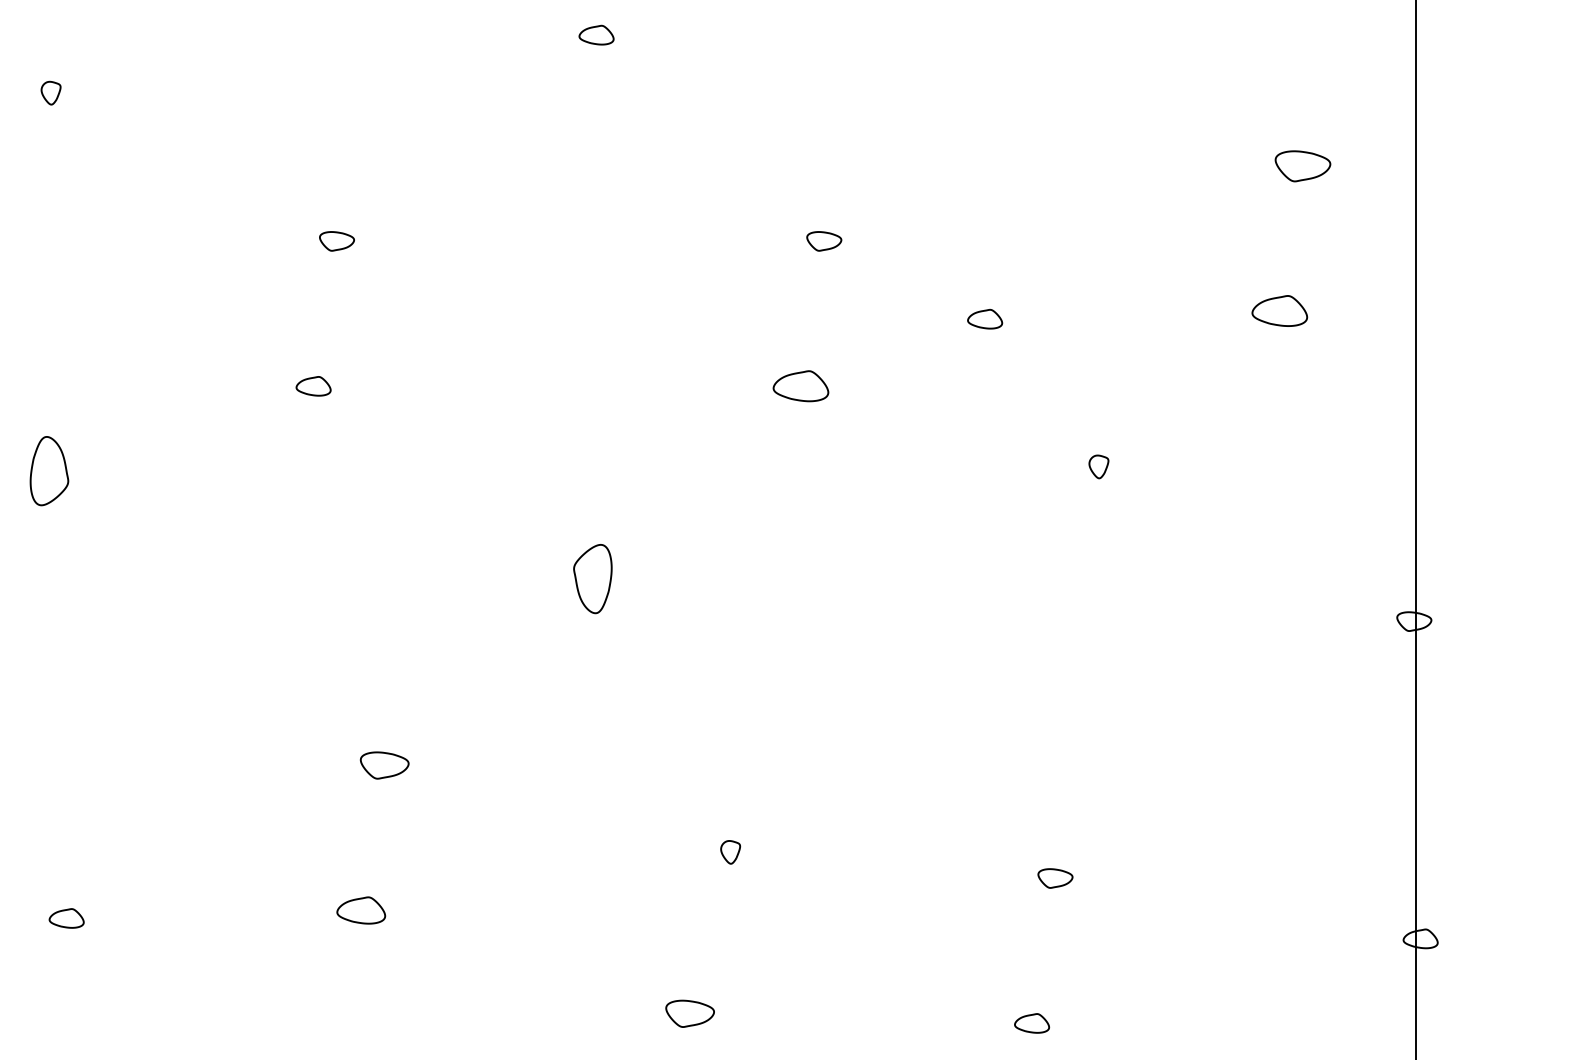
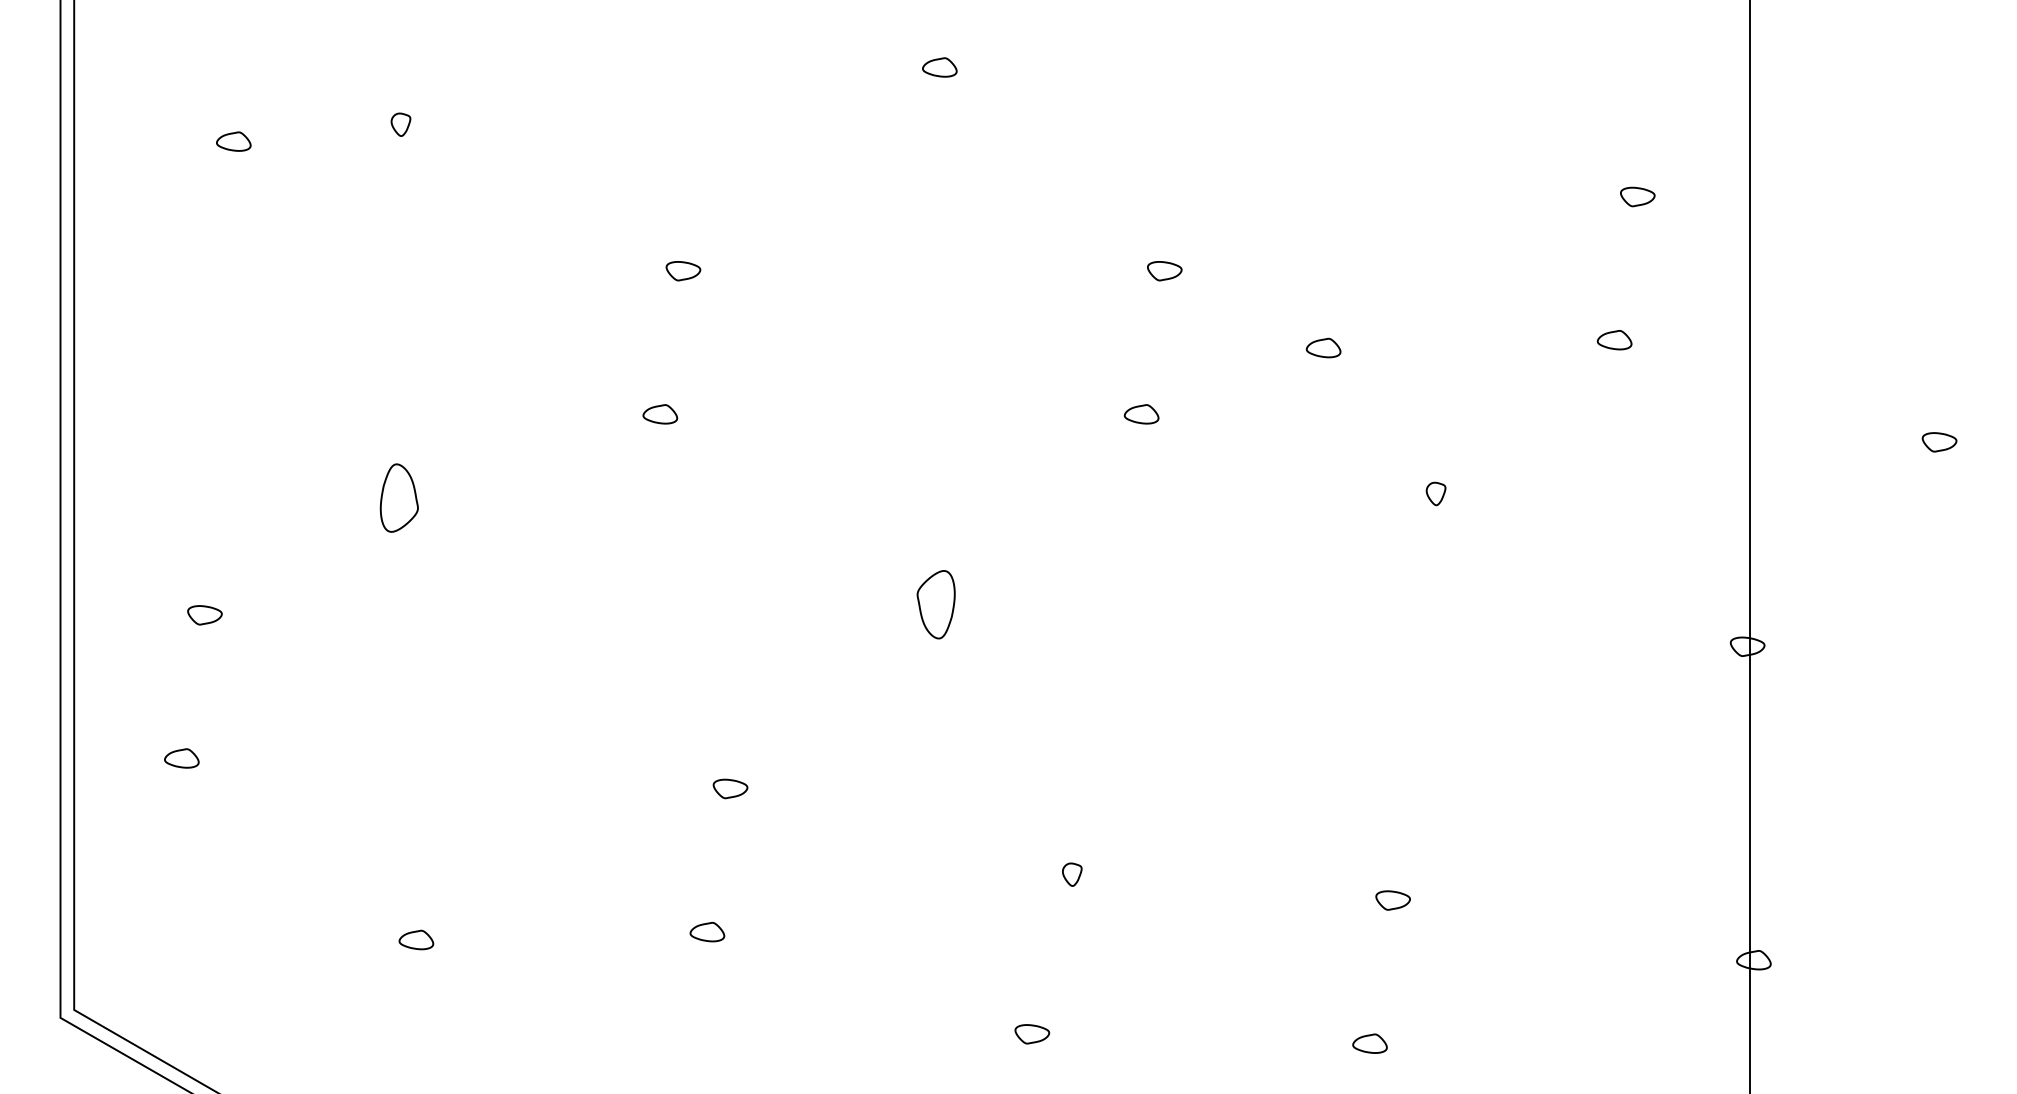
part: (1302, 165) -> (1637, 196), size x0.62
part: (1279, 311) -> (1614, 340), size x0.62
part: (800, 386) -> (1141, 414), size x0.62
part: (384, 765) -> (730, 788), size x0.71
part: (361, 909) -> (707, 931), size x0.71
part: (690, 1014) -> (1032, 1034), size x0.71

